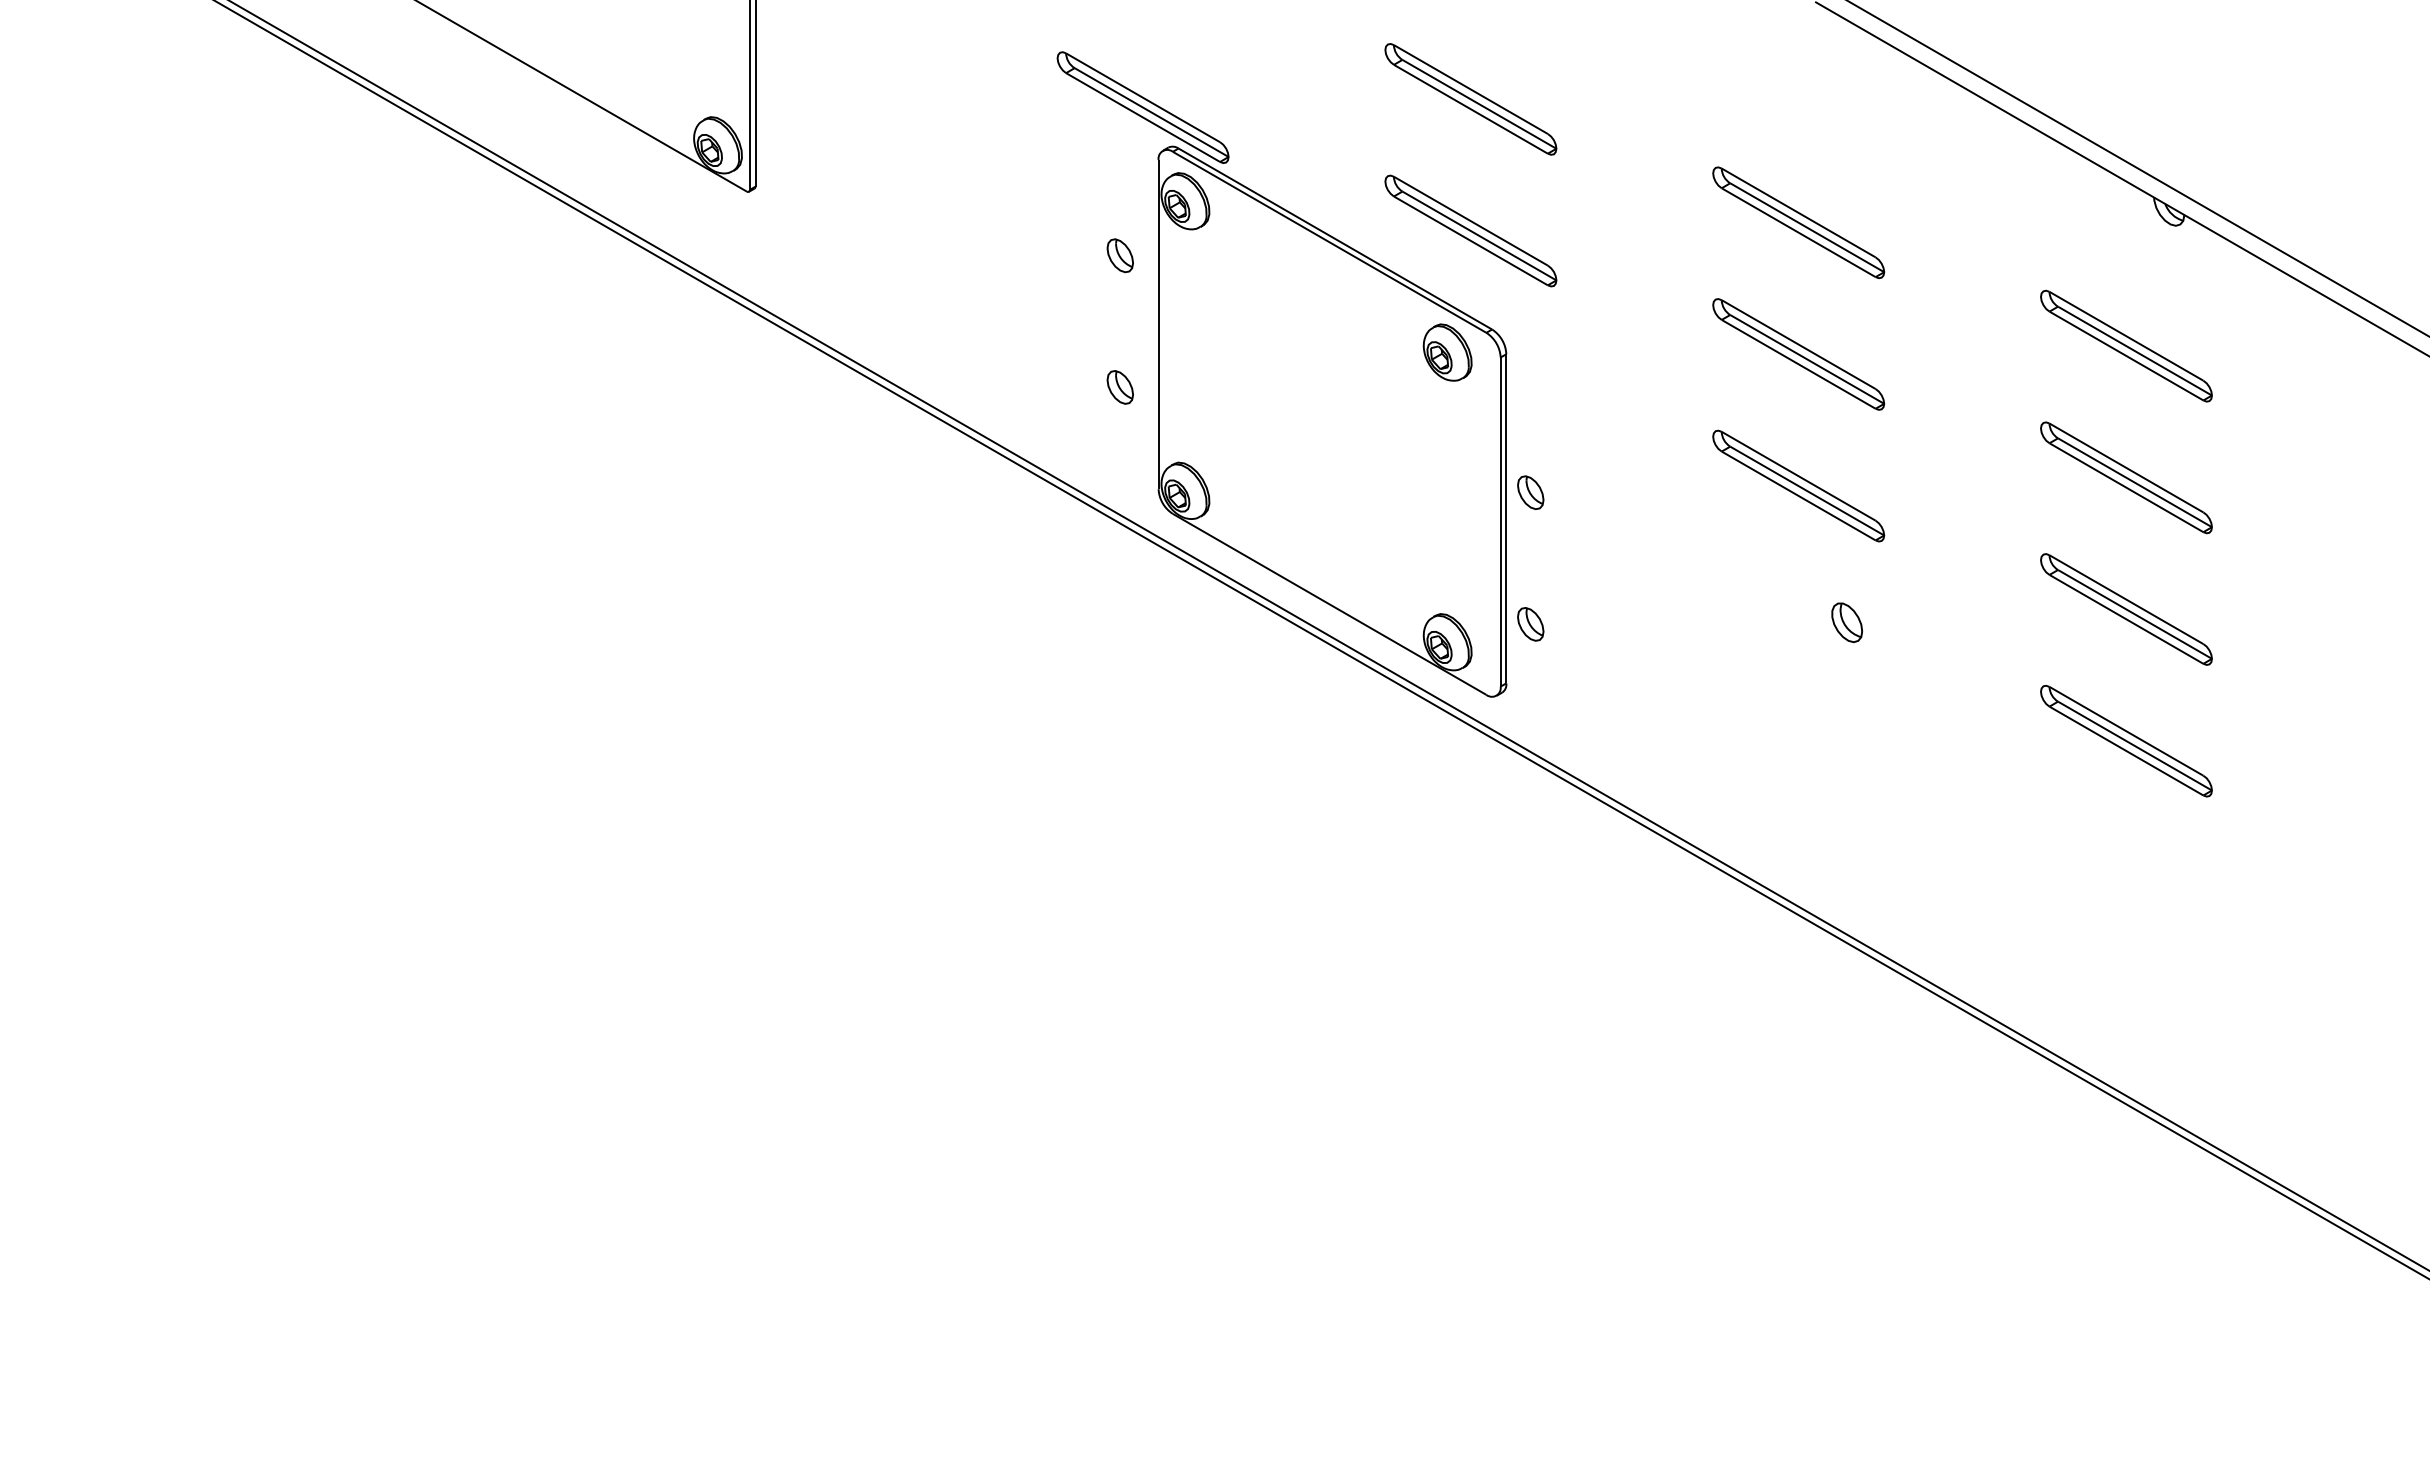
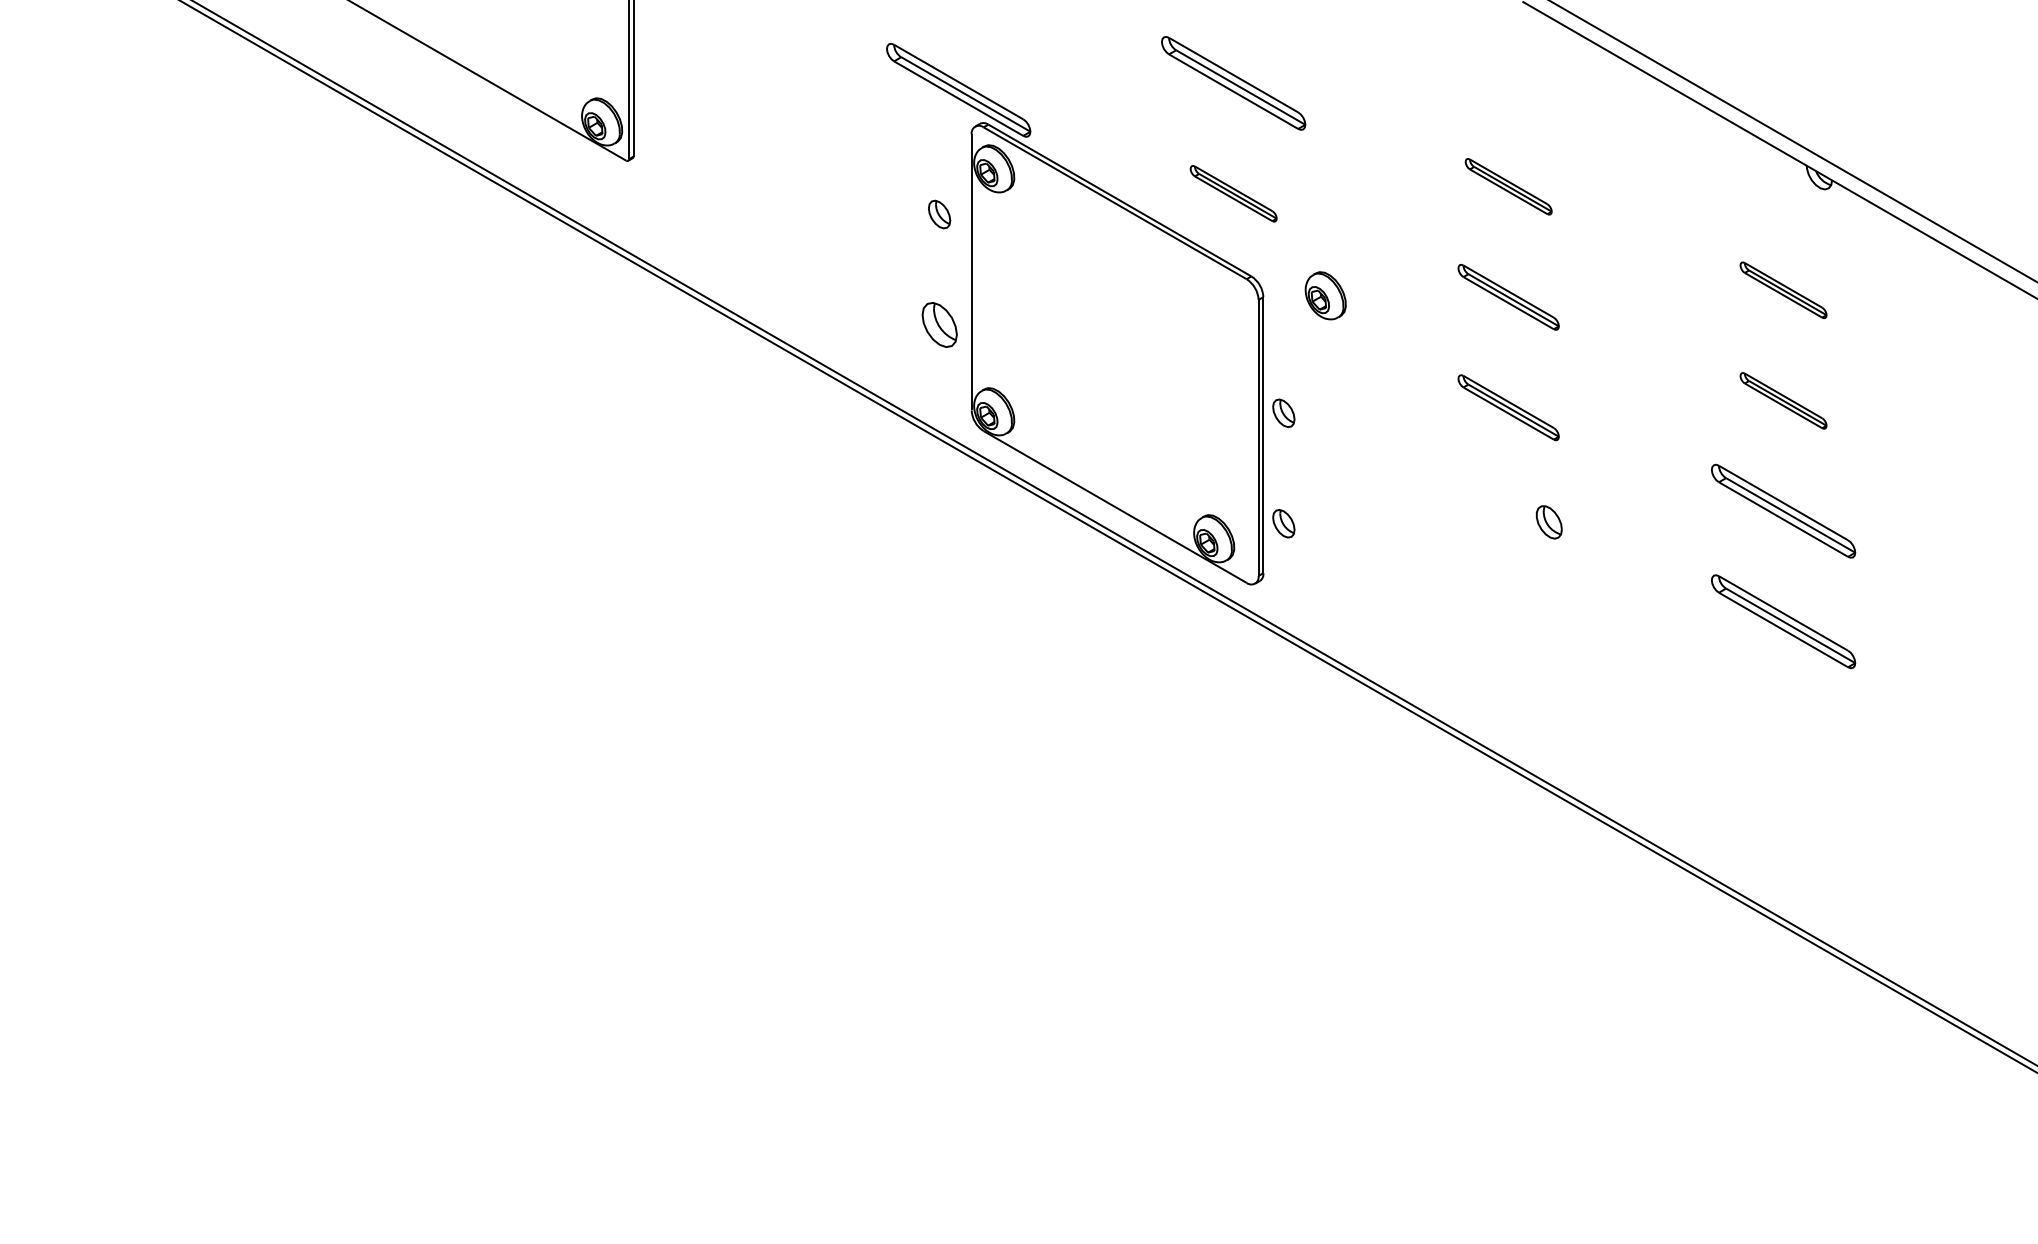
part: (1798, 222) -> (1508, 186), size x0.6
part: (1470, 230) -> (1233, 193), size x0.6
part: (2126, 345) -> (1783, 289), size x0.6
part: (1447, 352) -> (1325, 295), moved
part: (1798, 354) -> (1508, 297), size x0.7
part: (1119, 387) -> (938, 325), size x1.6
part: (2126, 477) -> (1783, 400), size x0.6
part: (1798, 485) -> (1508, 407), size x0.7

